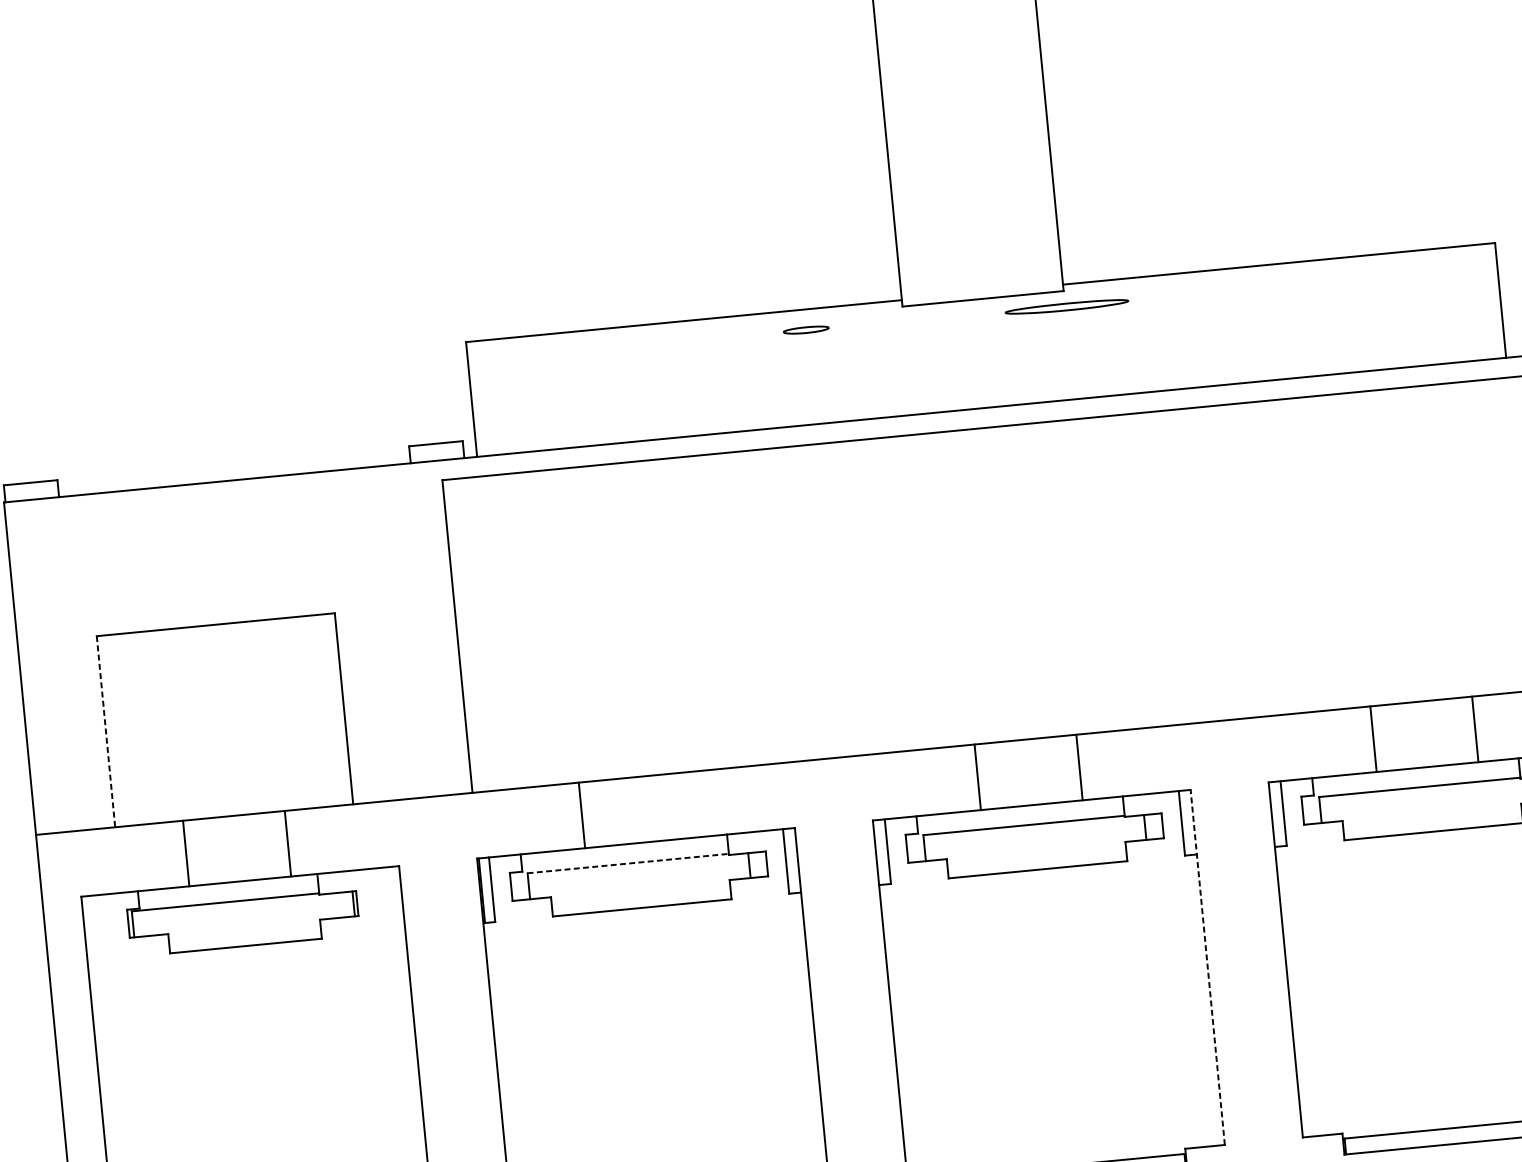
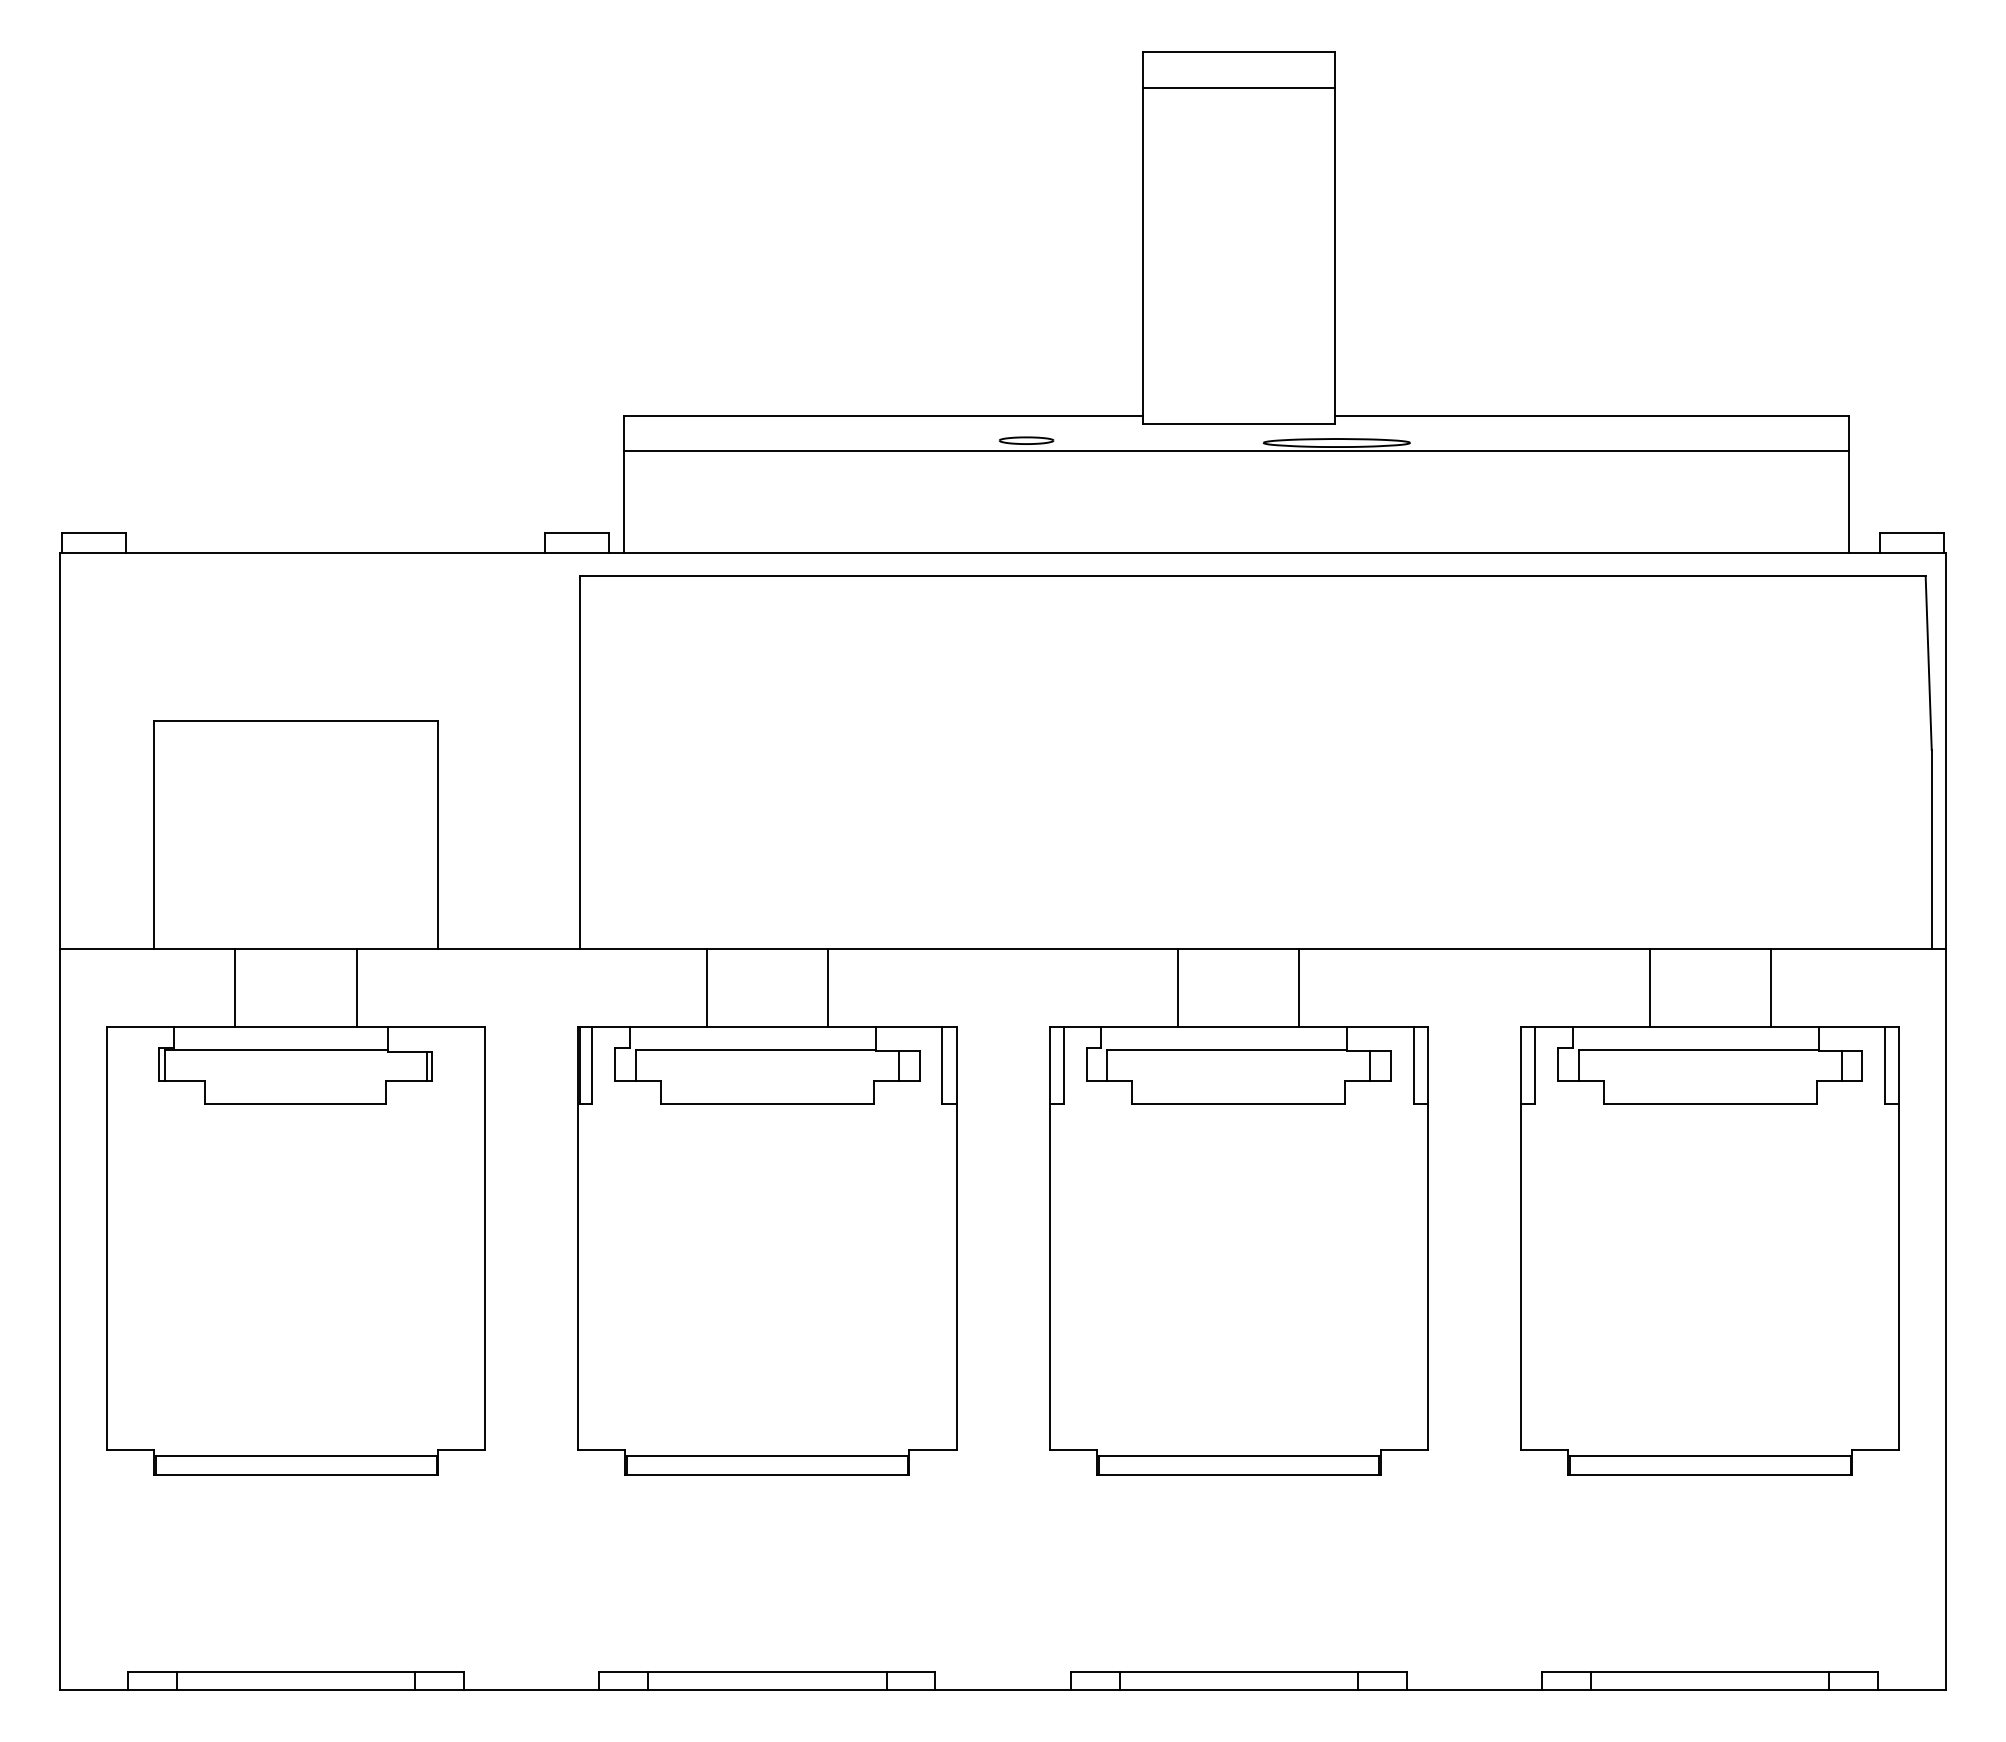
line: (955, 17) -> (1238, 88), added
line: (983, 321) -> (1236, 450), added
line: (106, 732) -> (154, 835), dashed -> solid
line: (683, 805) -> (827, 987), added
line: (627, 863) -> (755, 1050), dashed -> solid
line: (1207, 967) -> (1427, 1238), dashed -> solid

